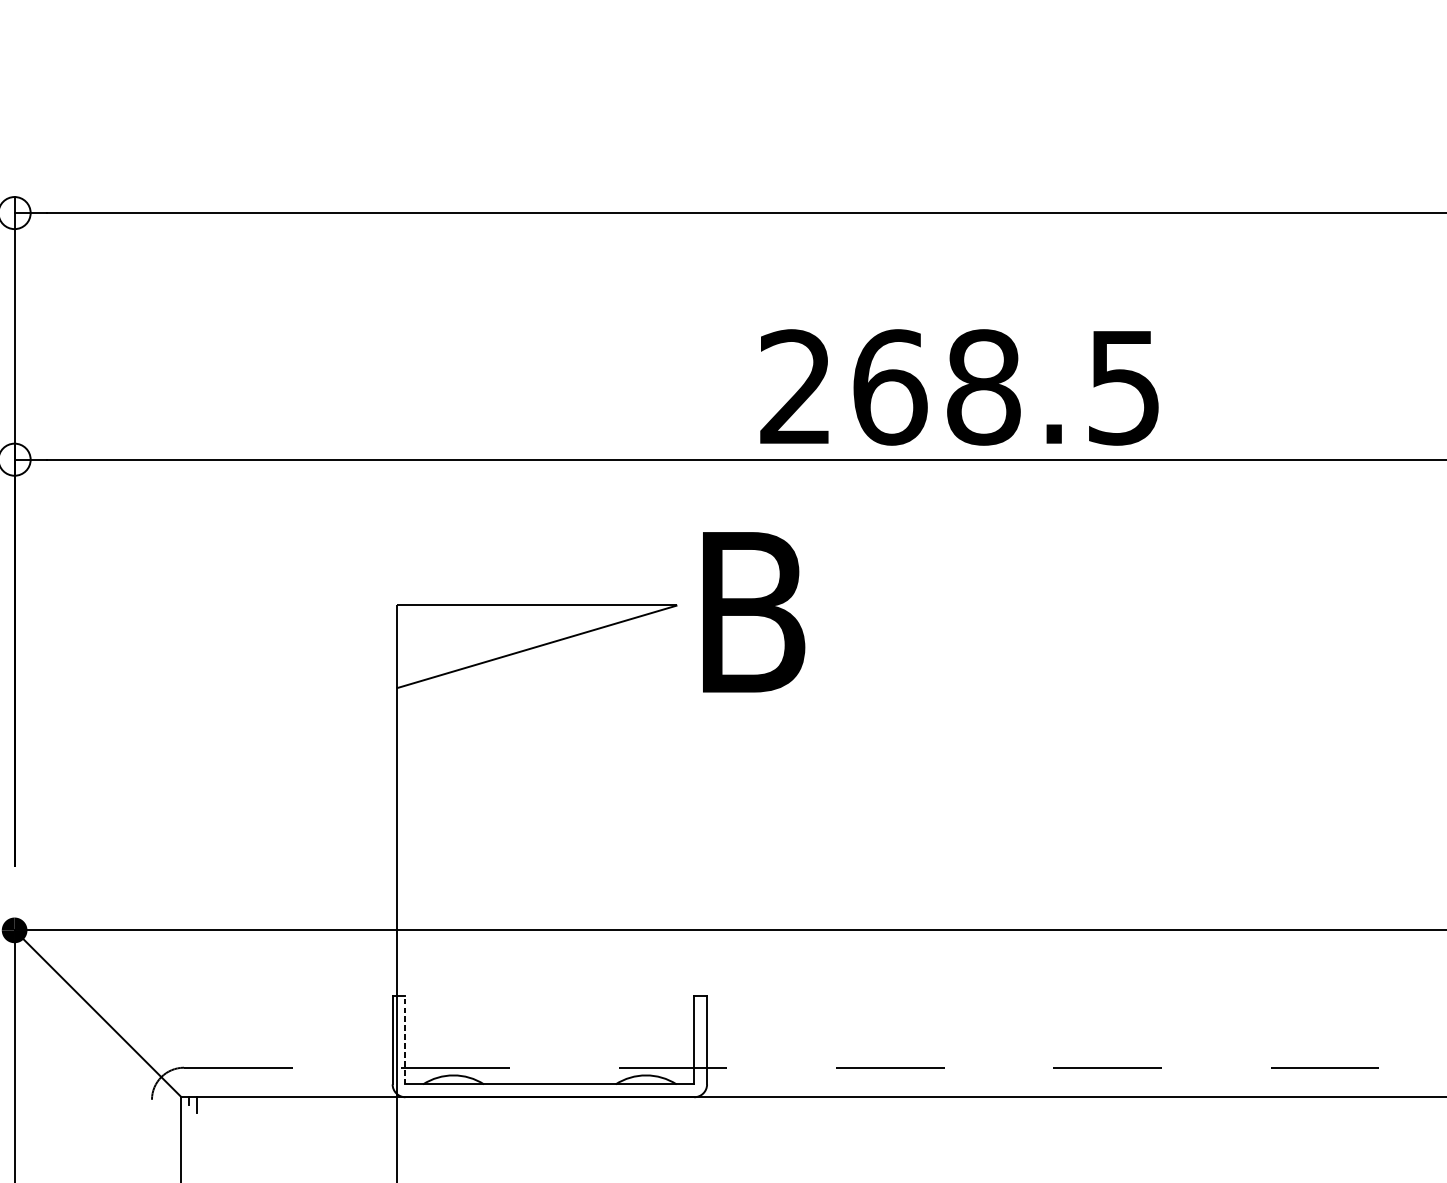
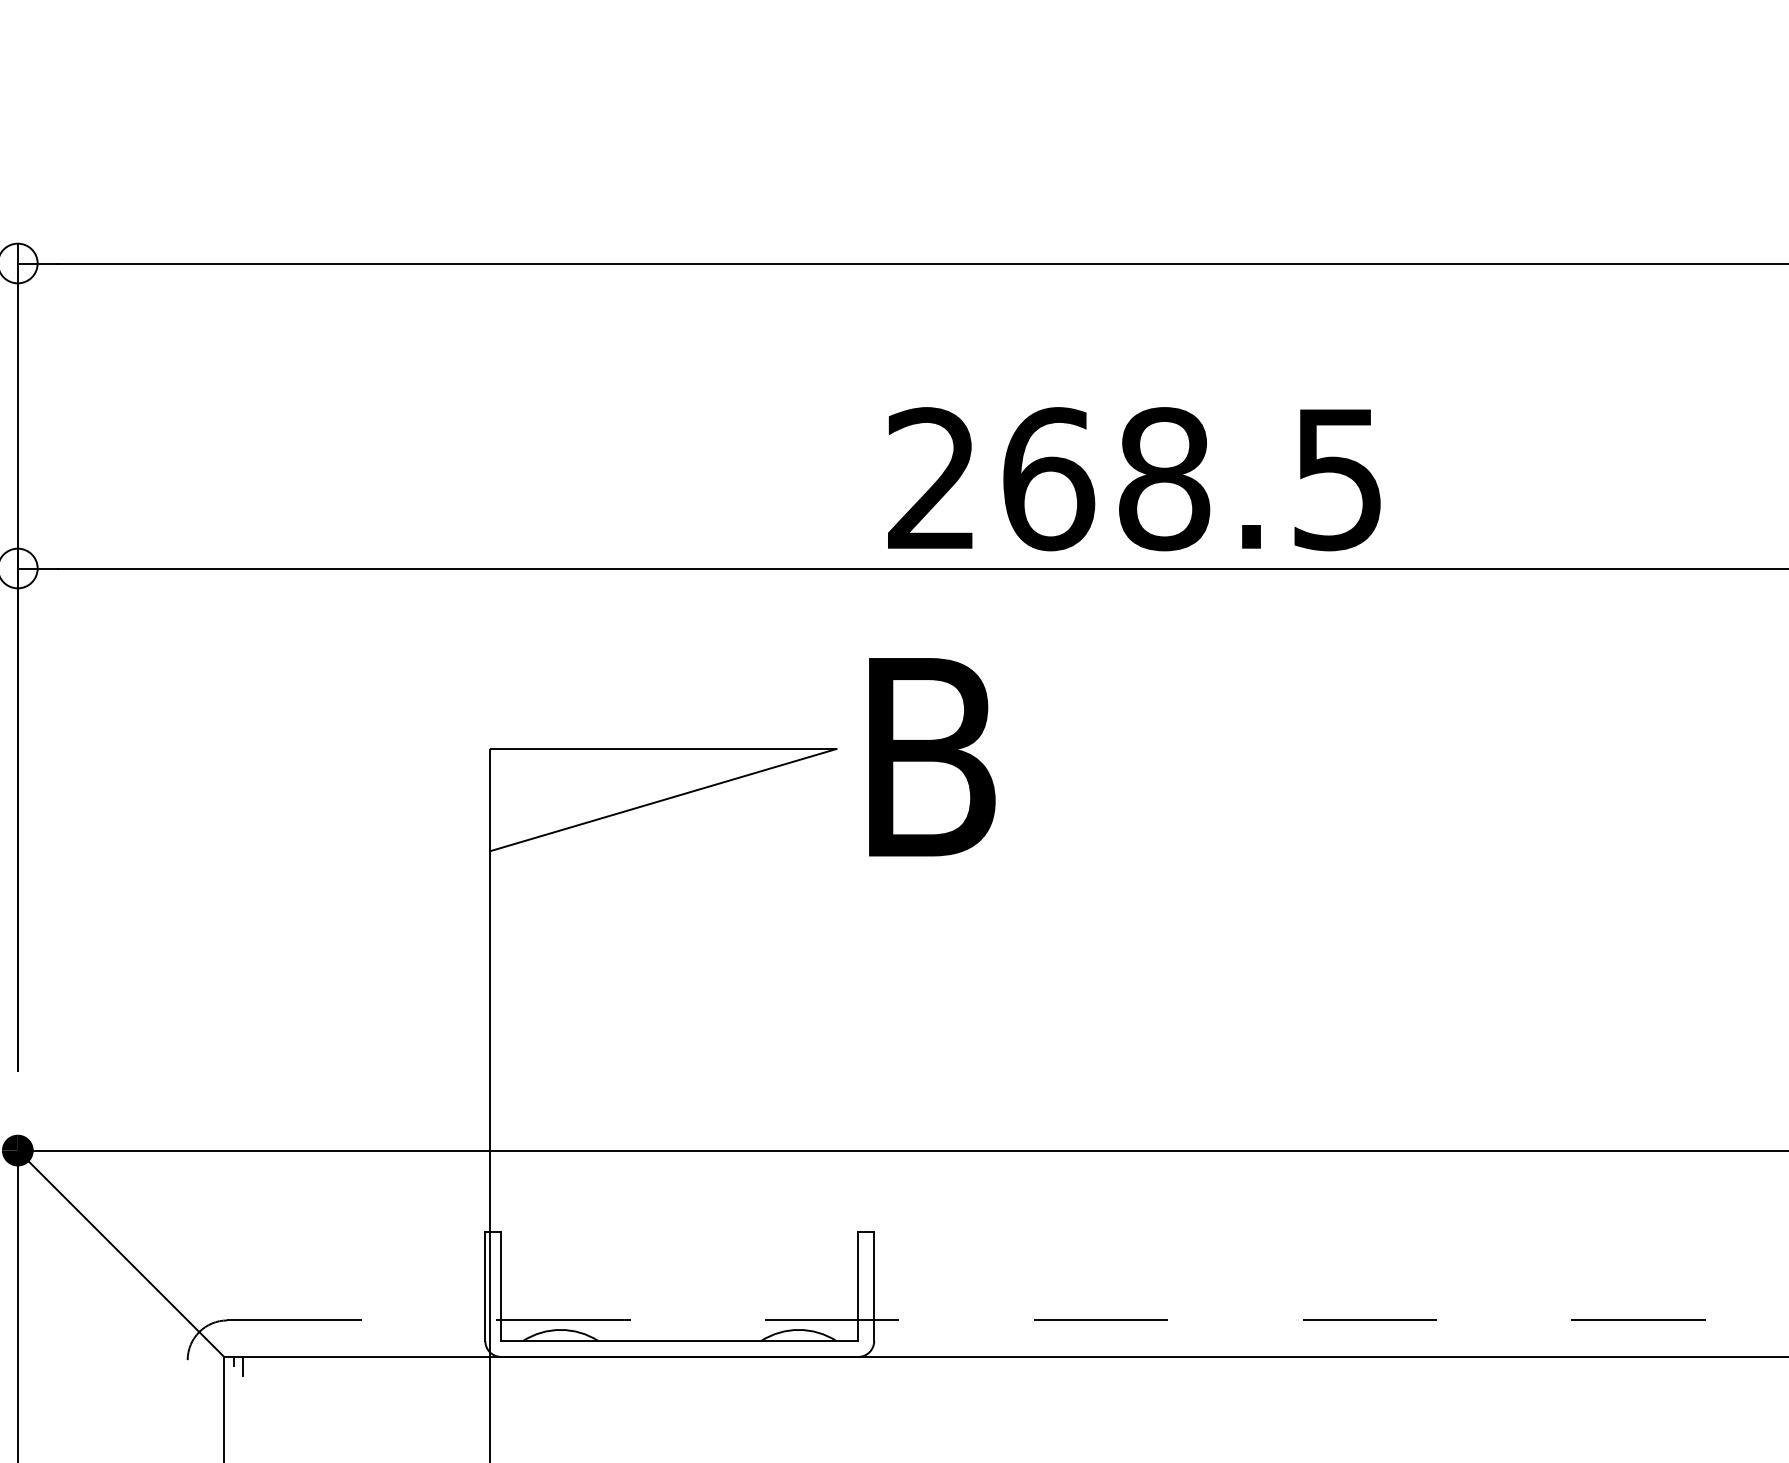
text: (959, 387) -> (1134, 479), moved
line: (405, 1040) -> (501, 1286), dashed -> solid

